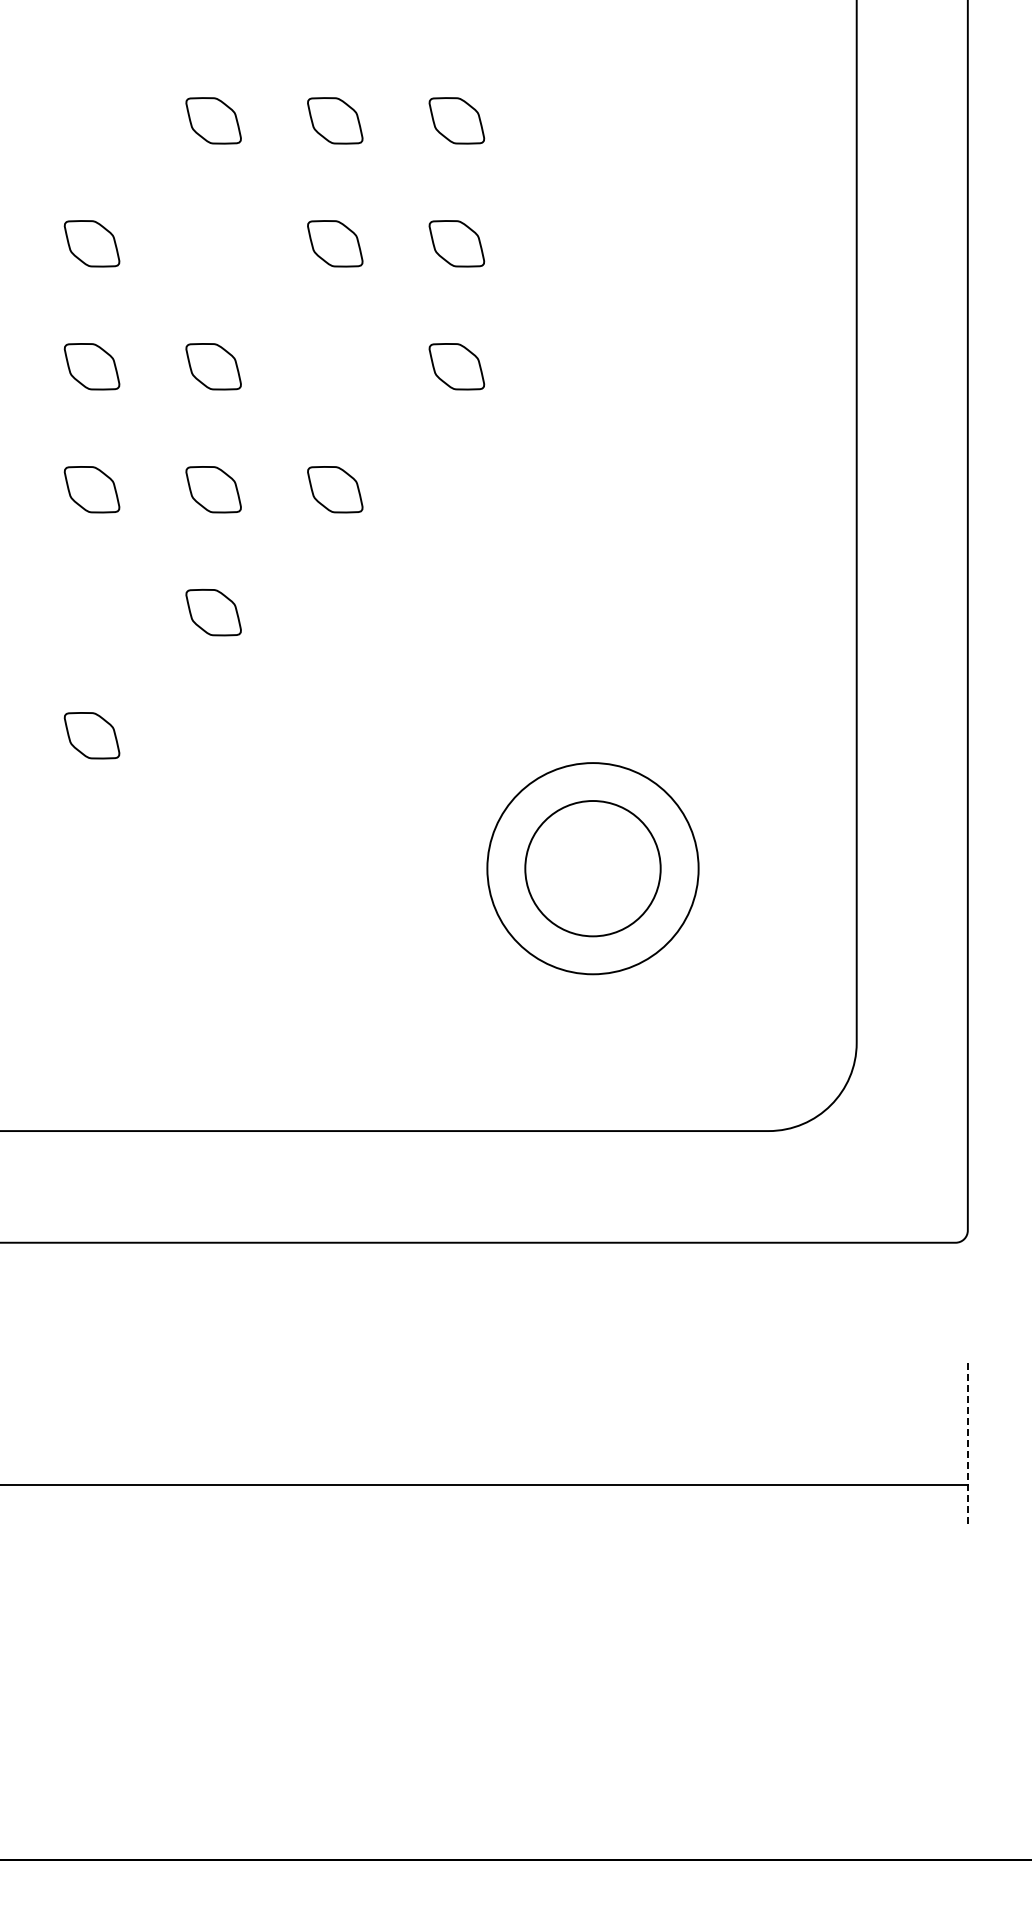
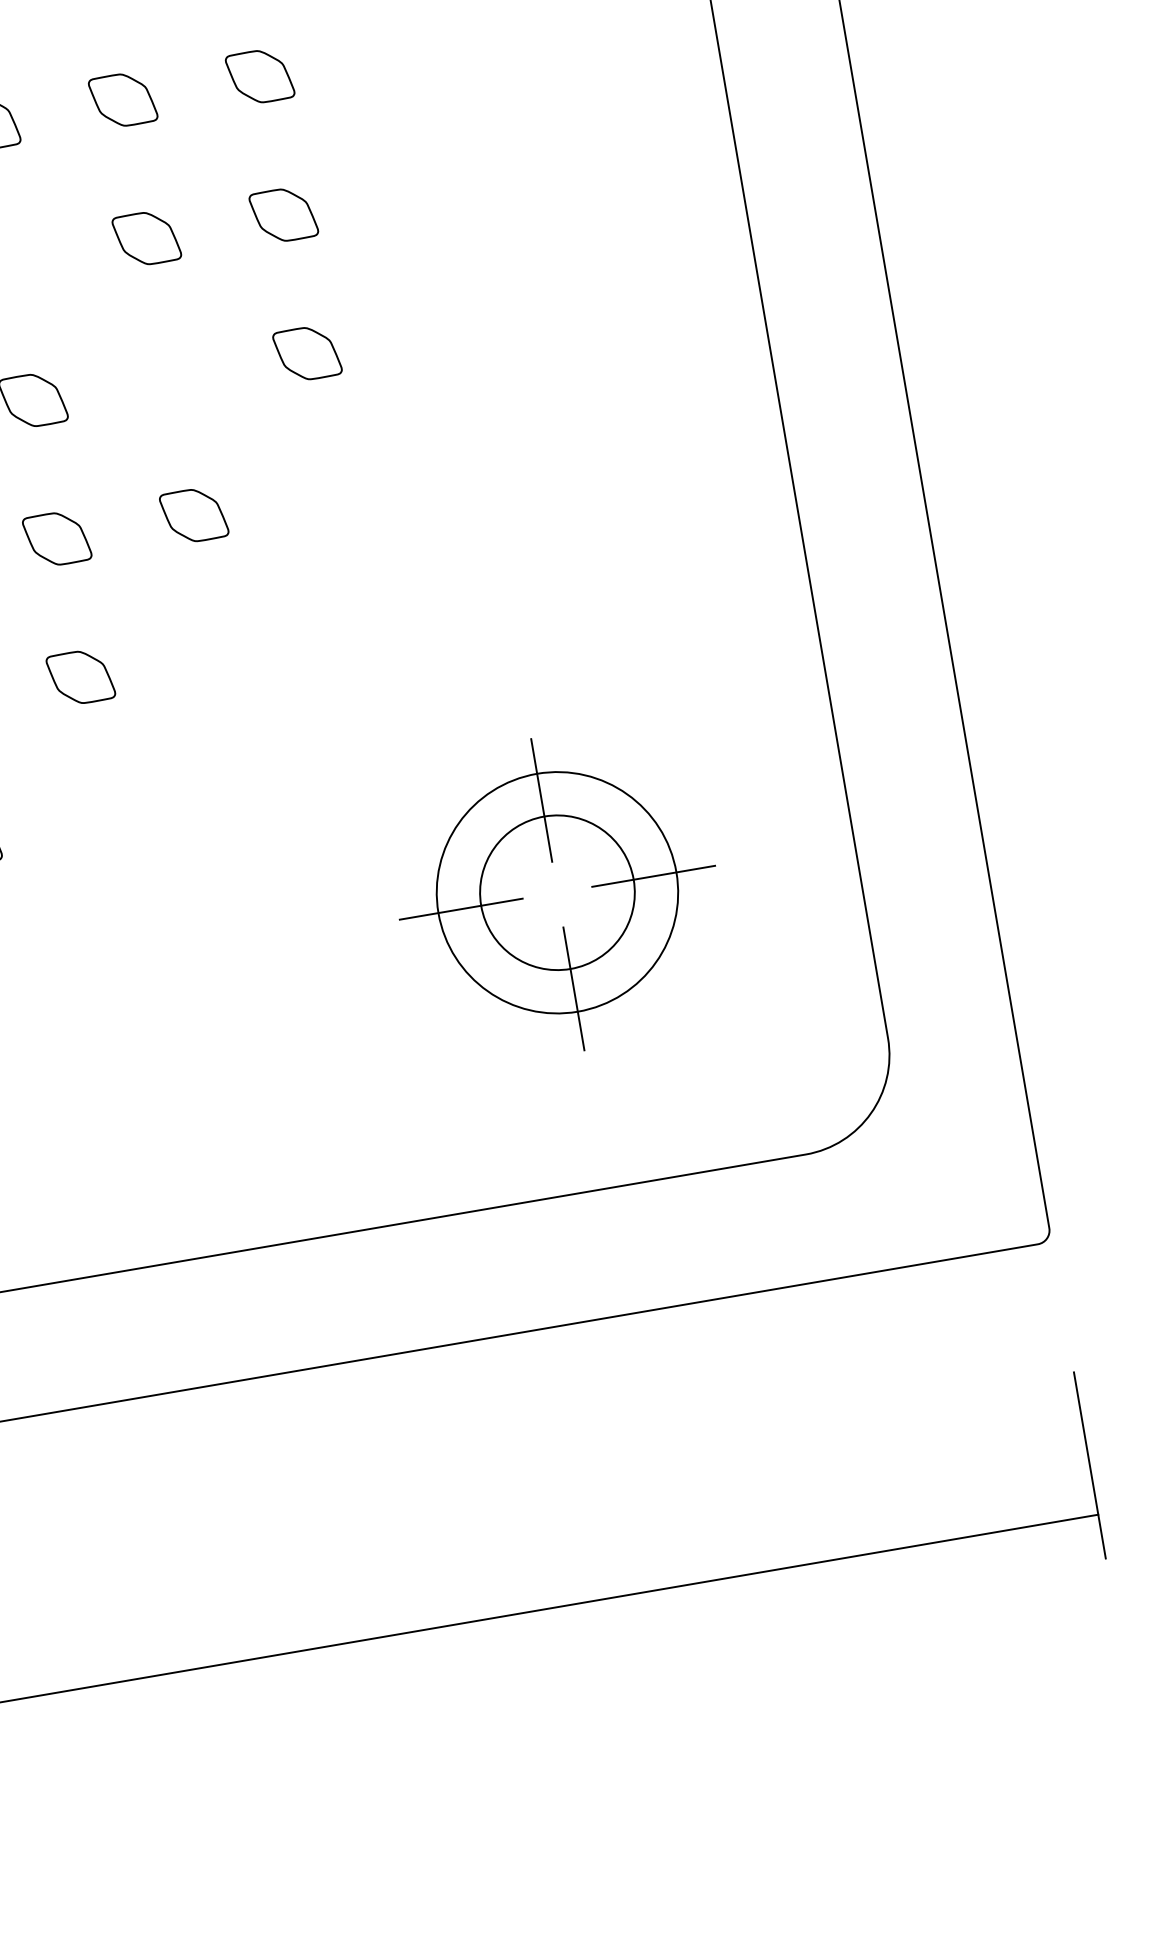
line: (593, 786) -> (542, 800), added
line: (507, 868) -> (461, 909), added
line: (677, 868) -> (652, 876), added
line: (593, 953) -> (574, 988), added
line: (967, 1441) -> (1089, 1465), dashed -> solid

